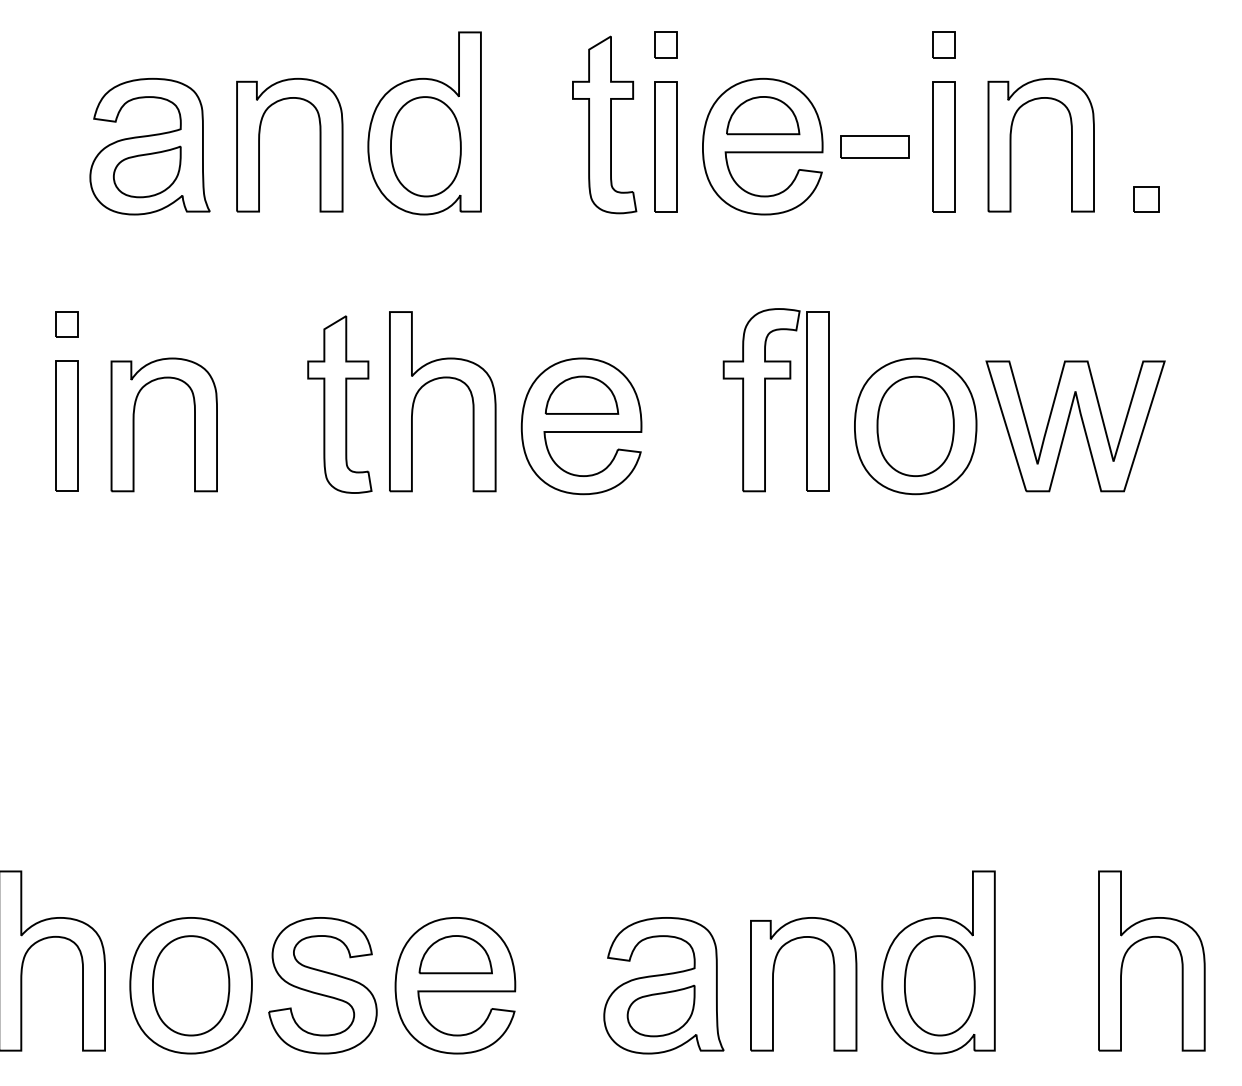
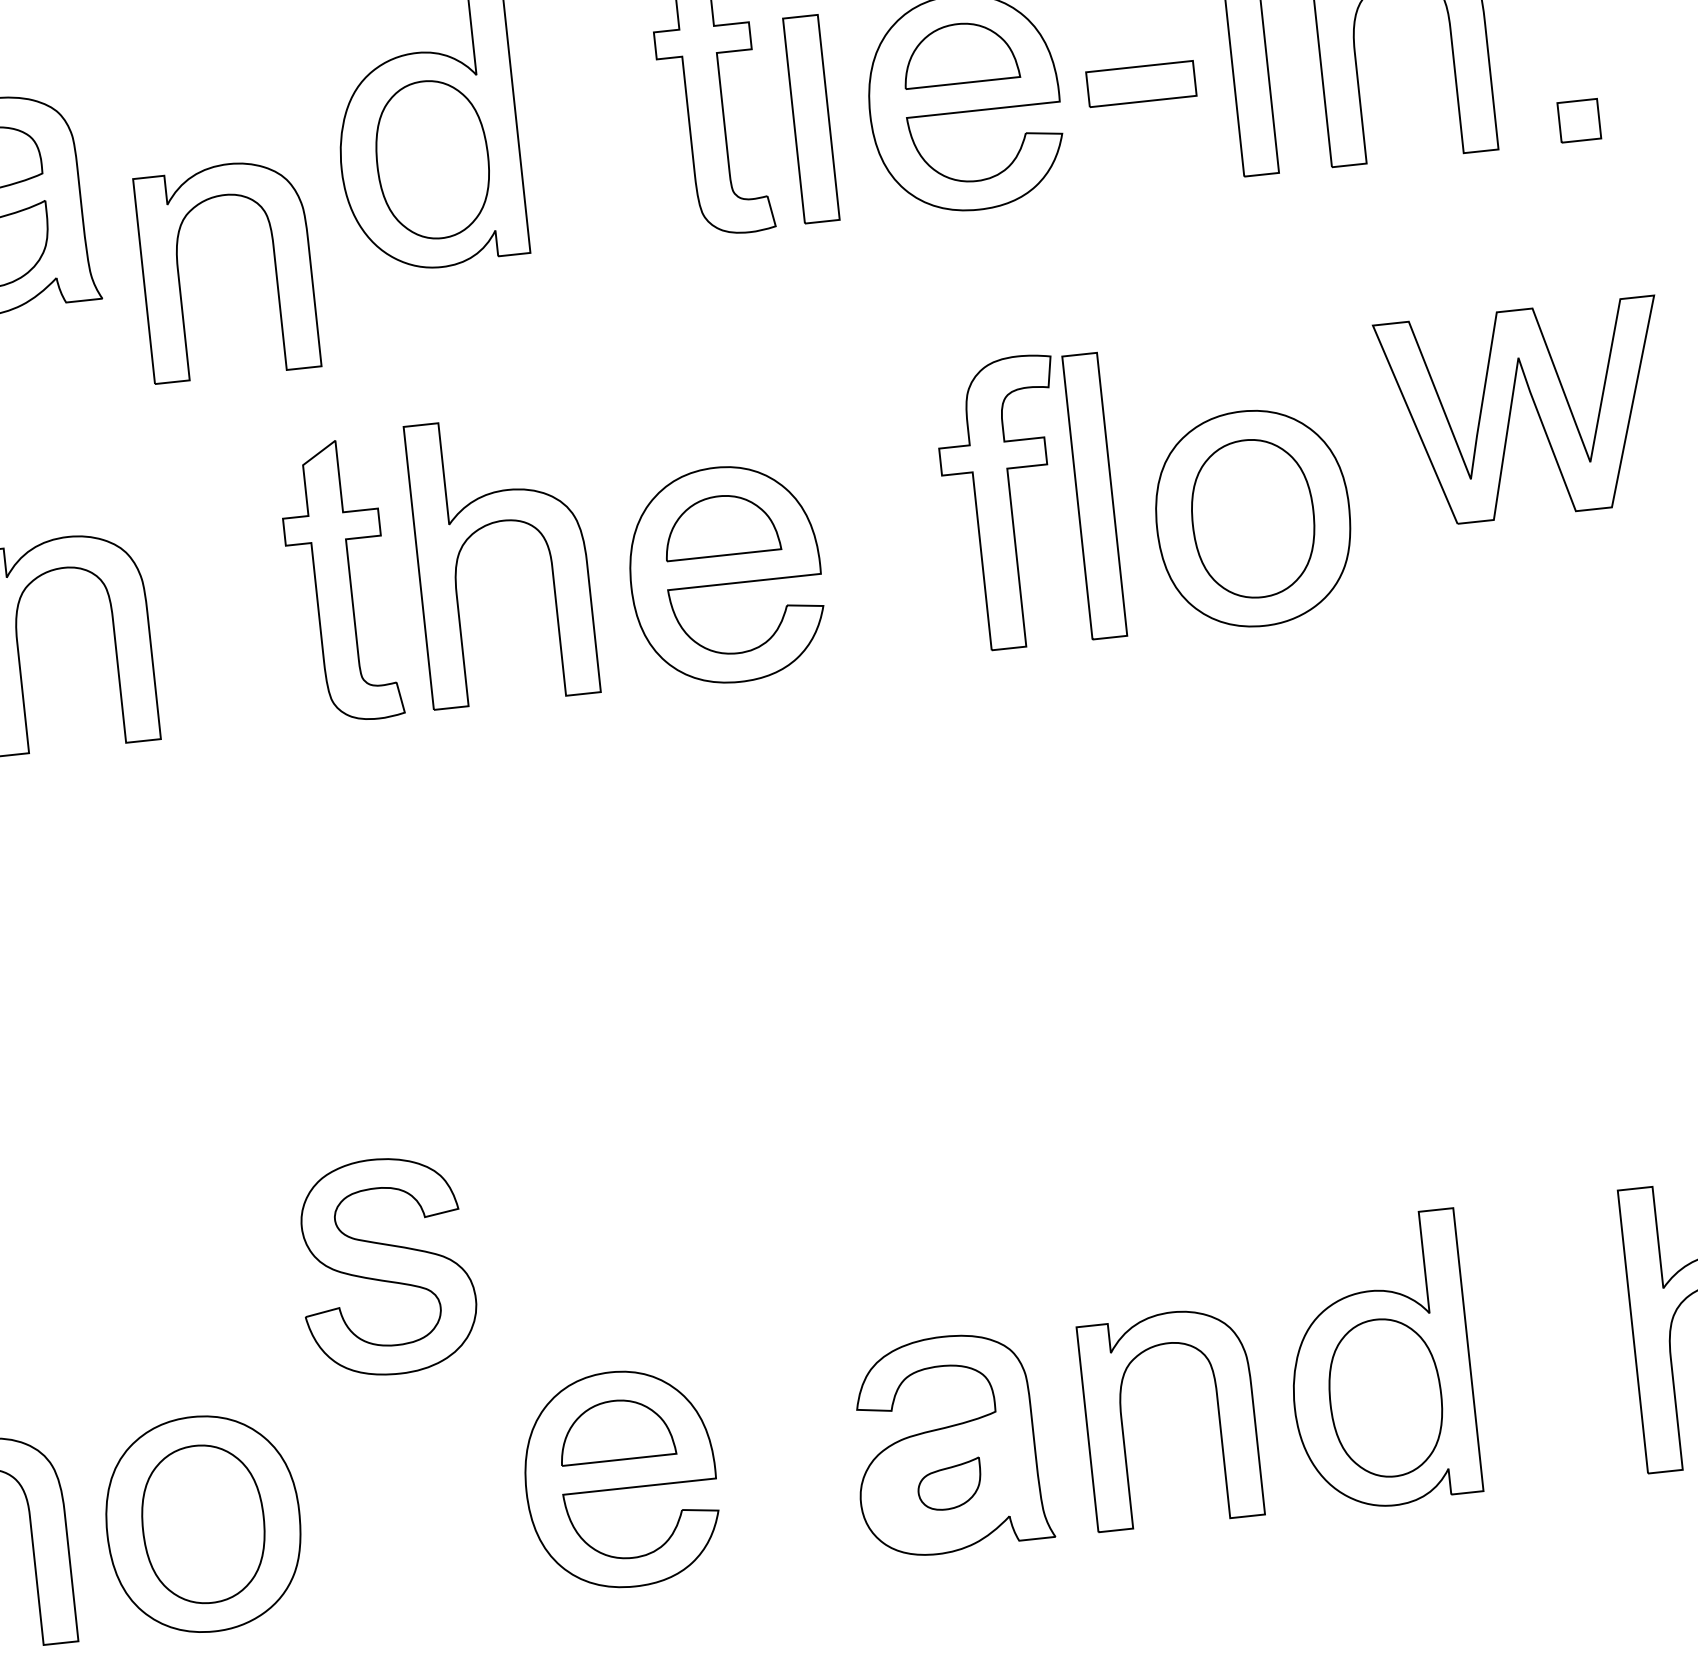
part: (259, 145) -> (179, 275), moved
part: (1082, 425) -> (1535, 410), moved
part: (322, 985) -> (385, 1266), moved
part: (660, 1010) -> (948, 1484), size x0.6

